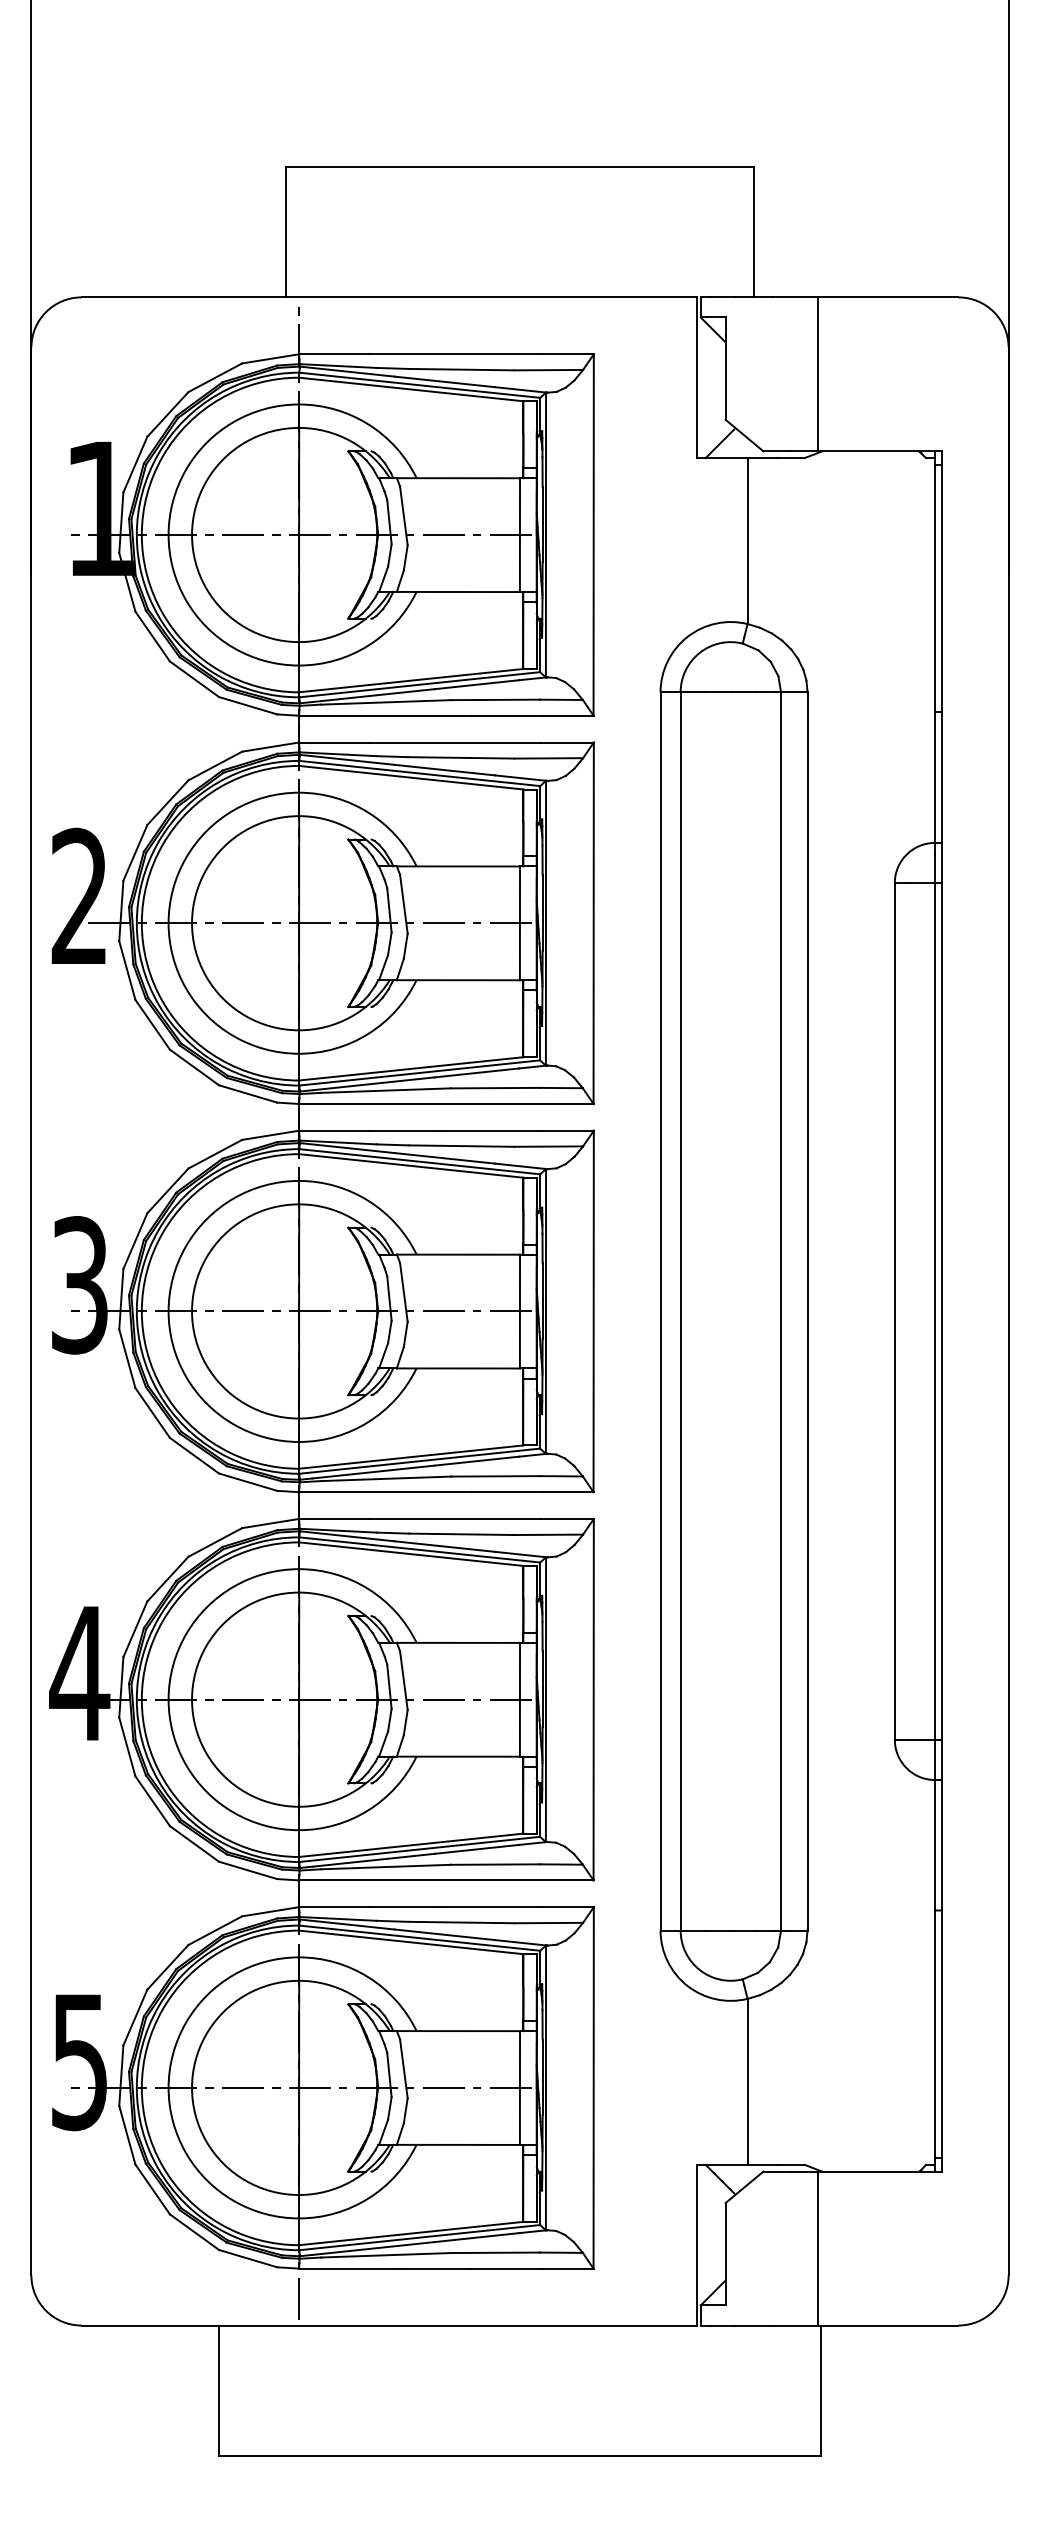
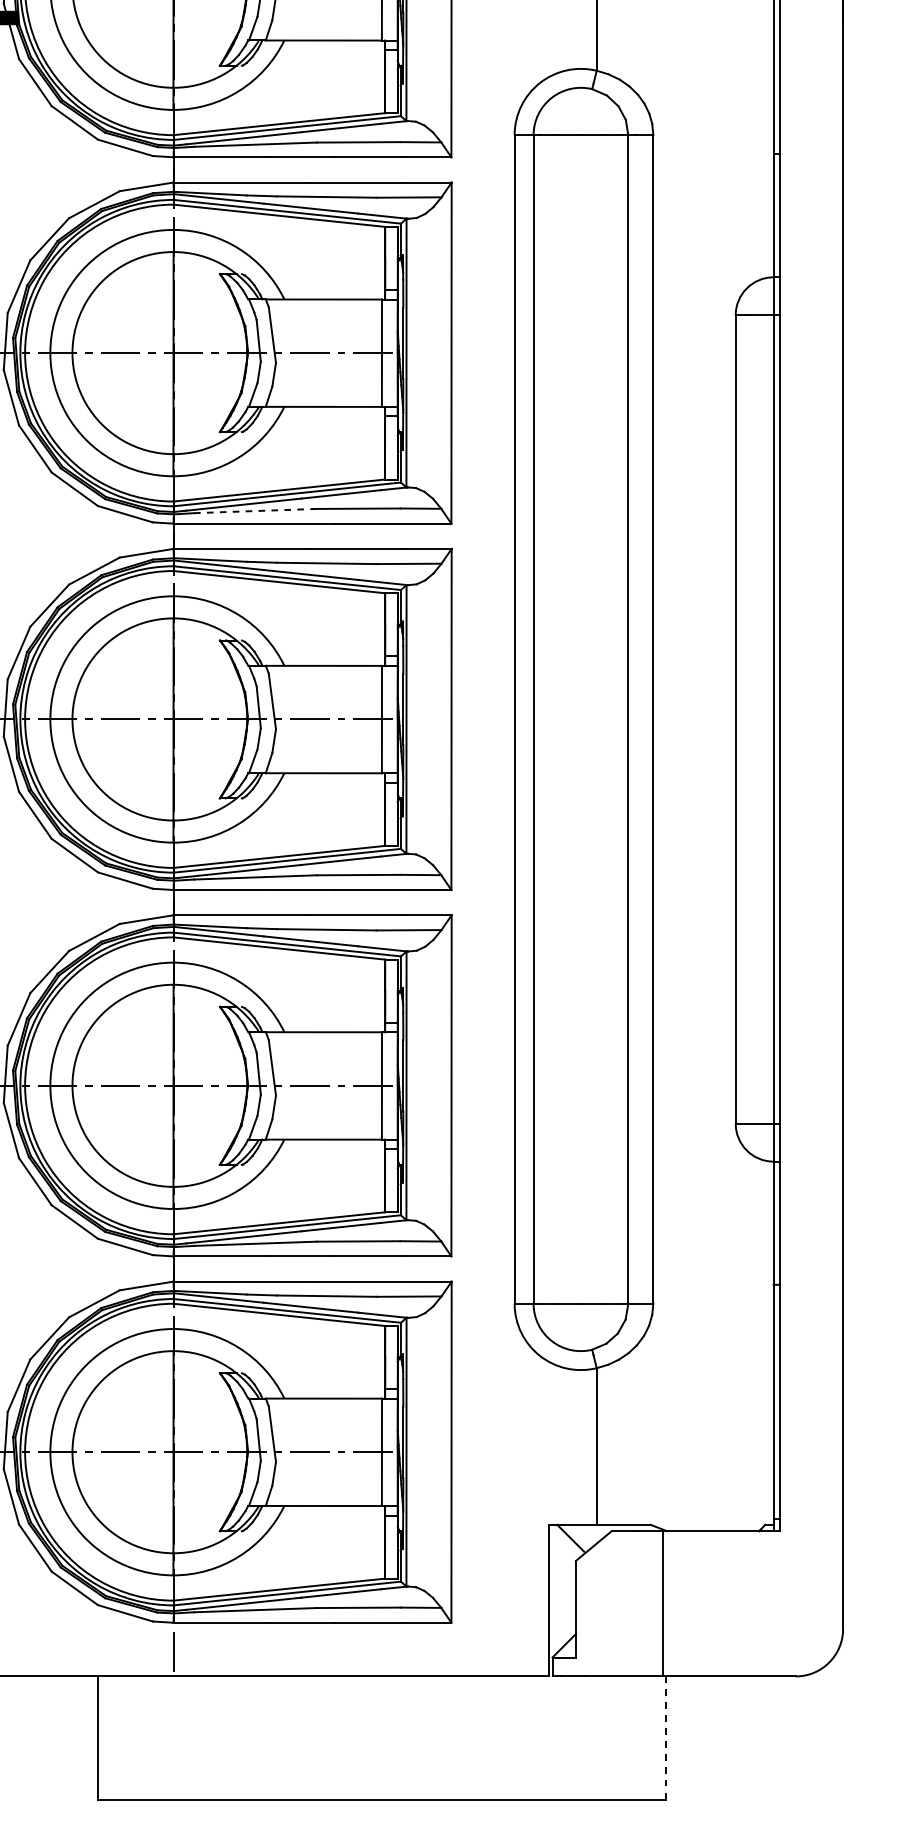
line: (386, 1090) -> (256, 510), solid -> dashed
line: (821, 2391) -> (666, 1738), solid -> dashed

